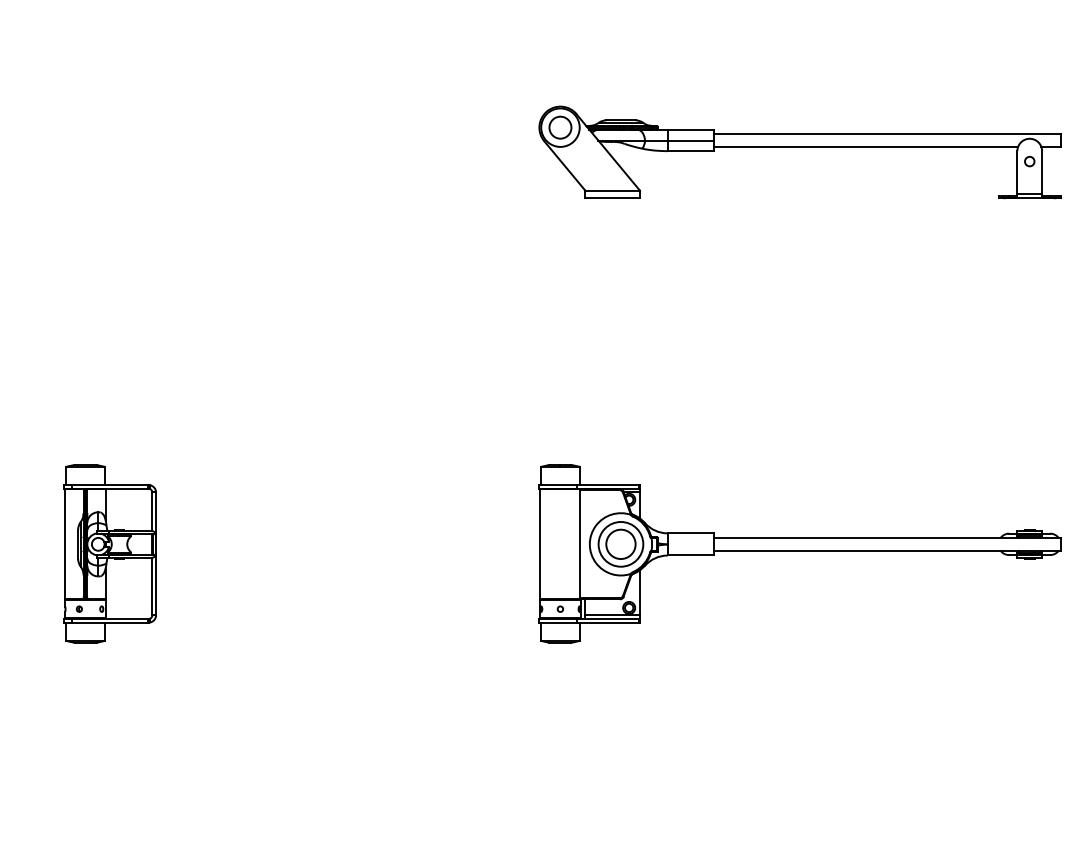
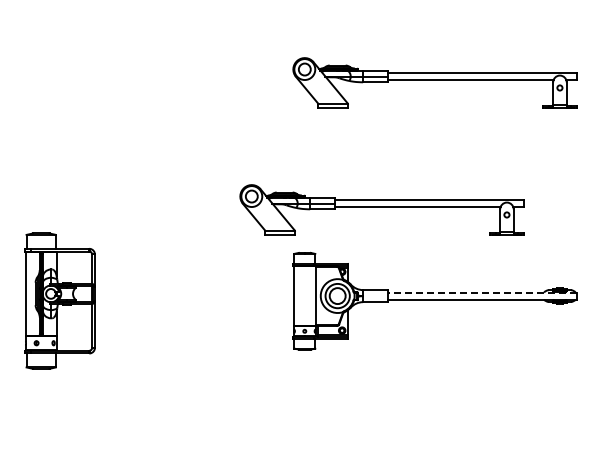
part: (701, 385) -> (381, 209), added
line: (885, 537) -> (481, 292), solid -> dashed
part: (109, 554) -> (59, 301), size x1.4

